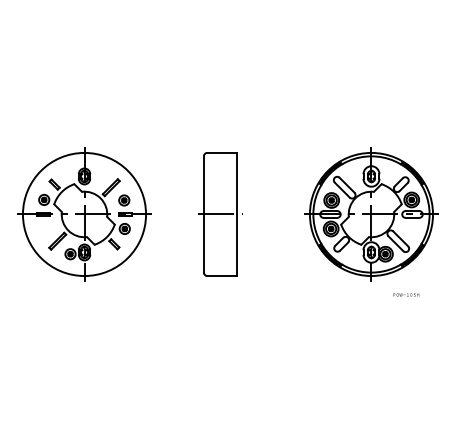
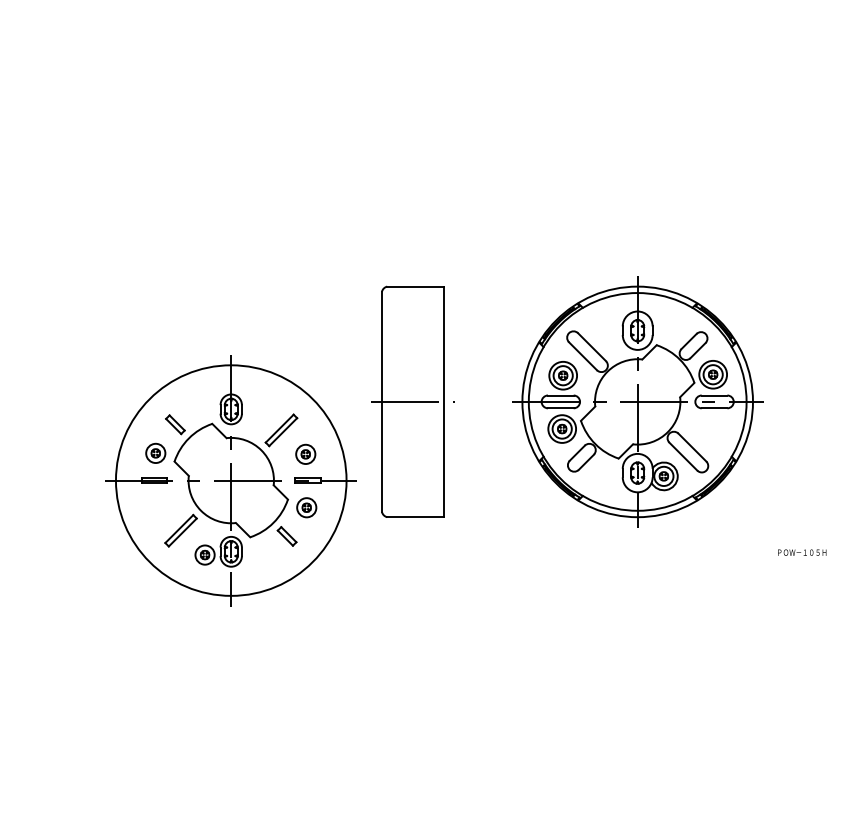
part: (84, 214) -> (231, 480), moved
part: (371, 214) -> (637, 401), moved
text: (406, 294) -> (802, 551), moved

